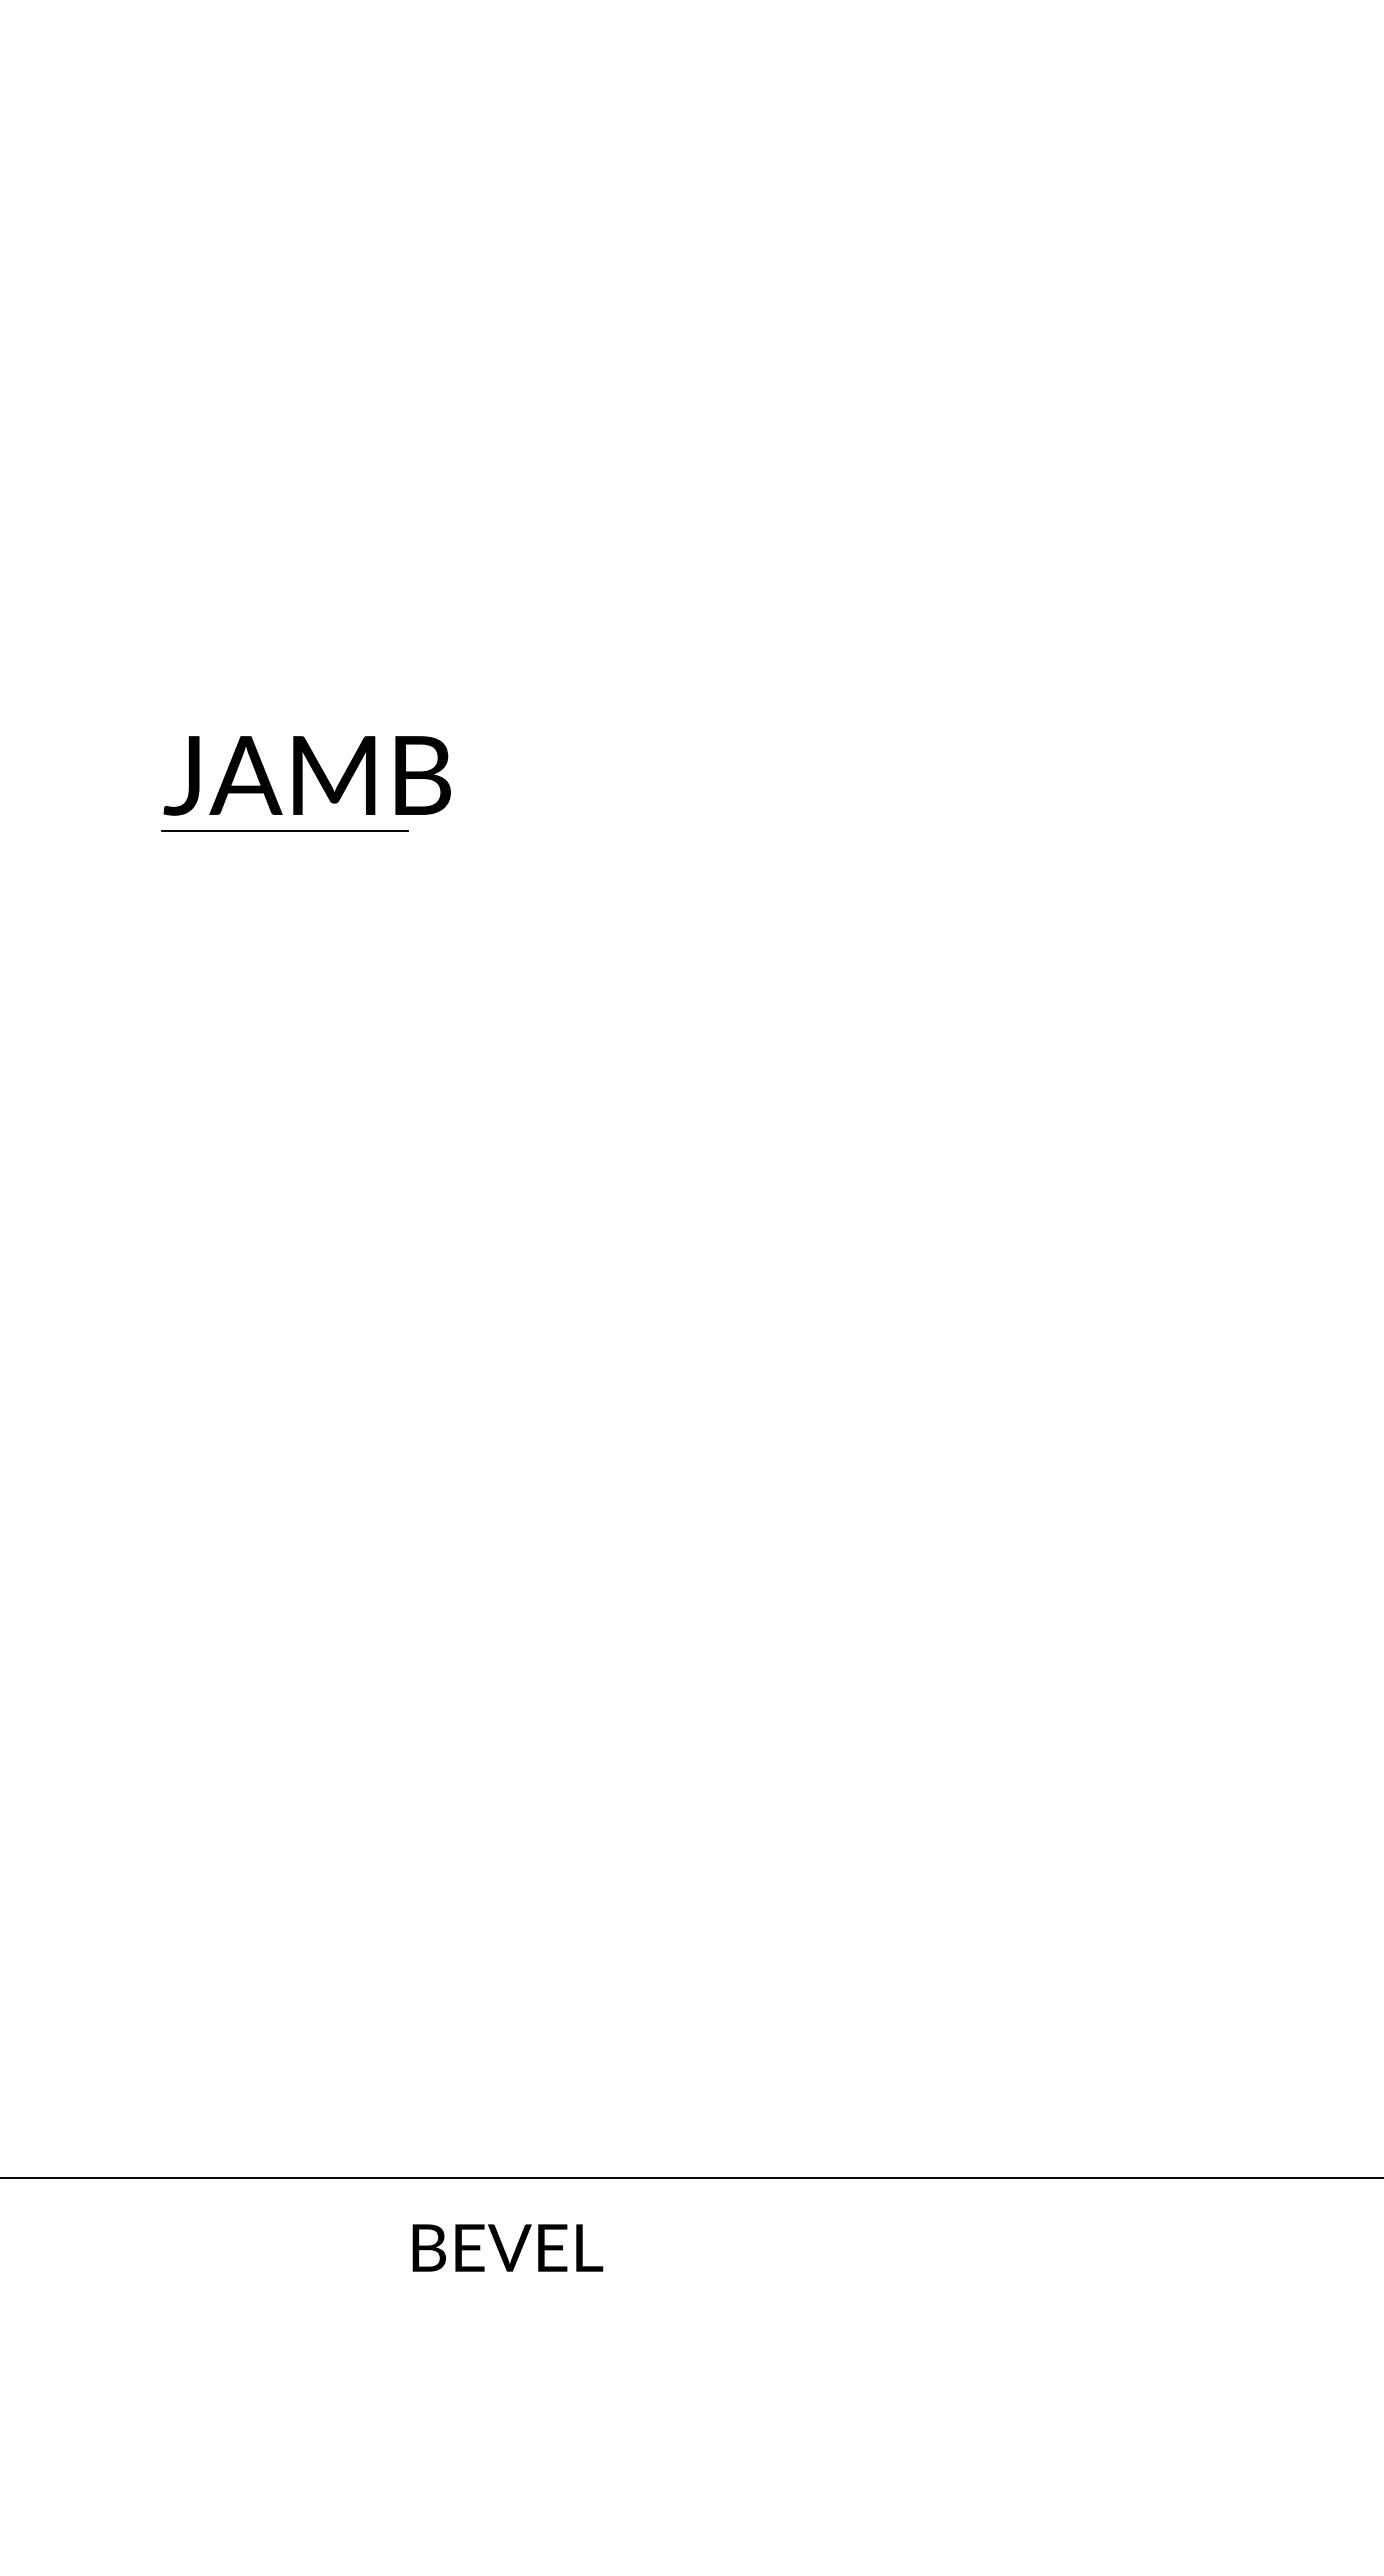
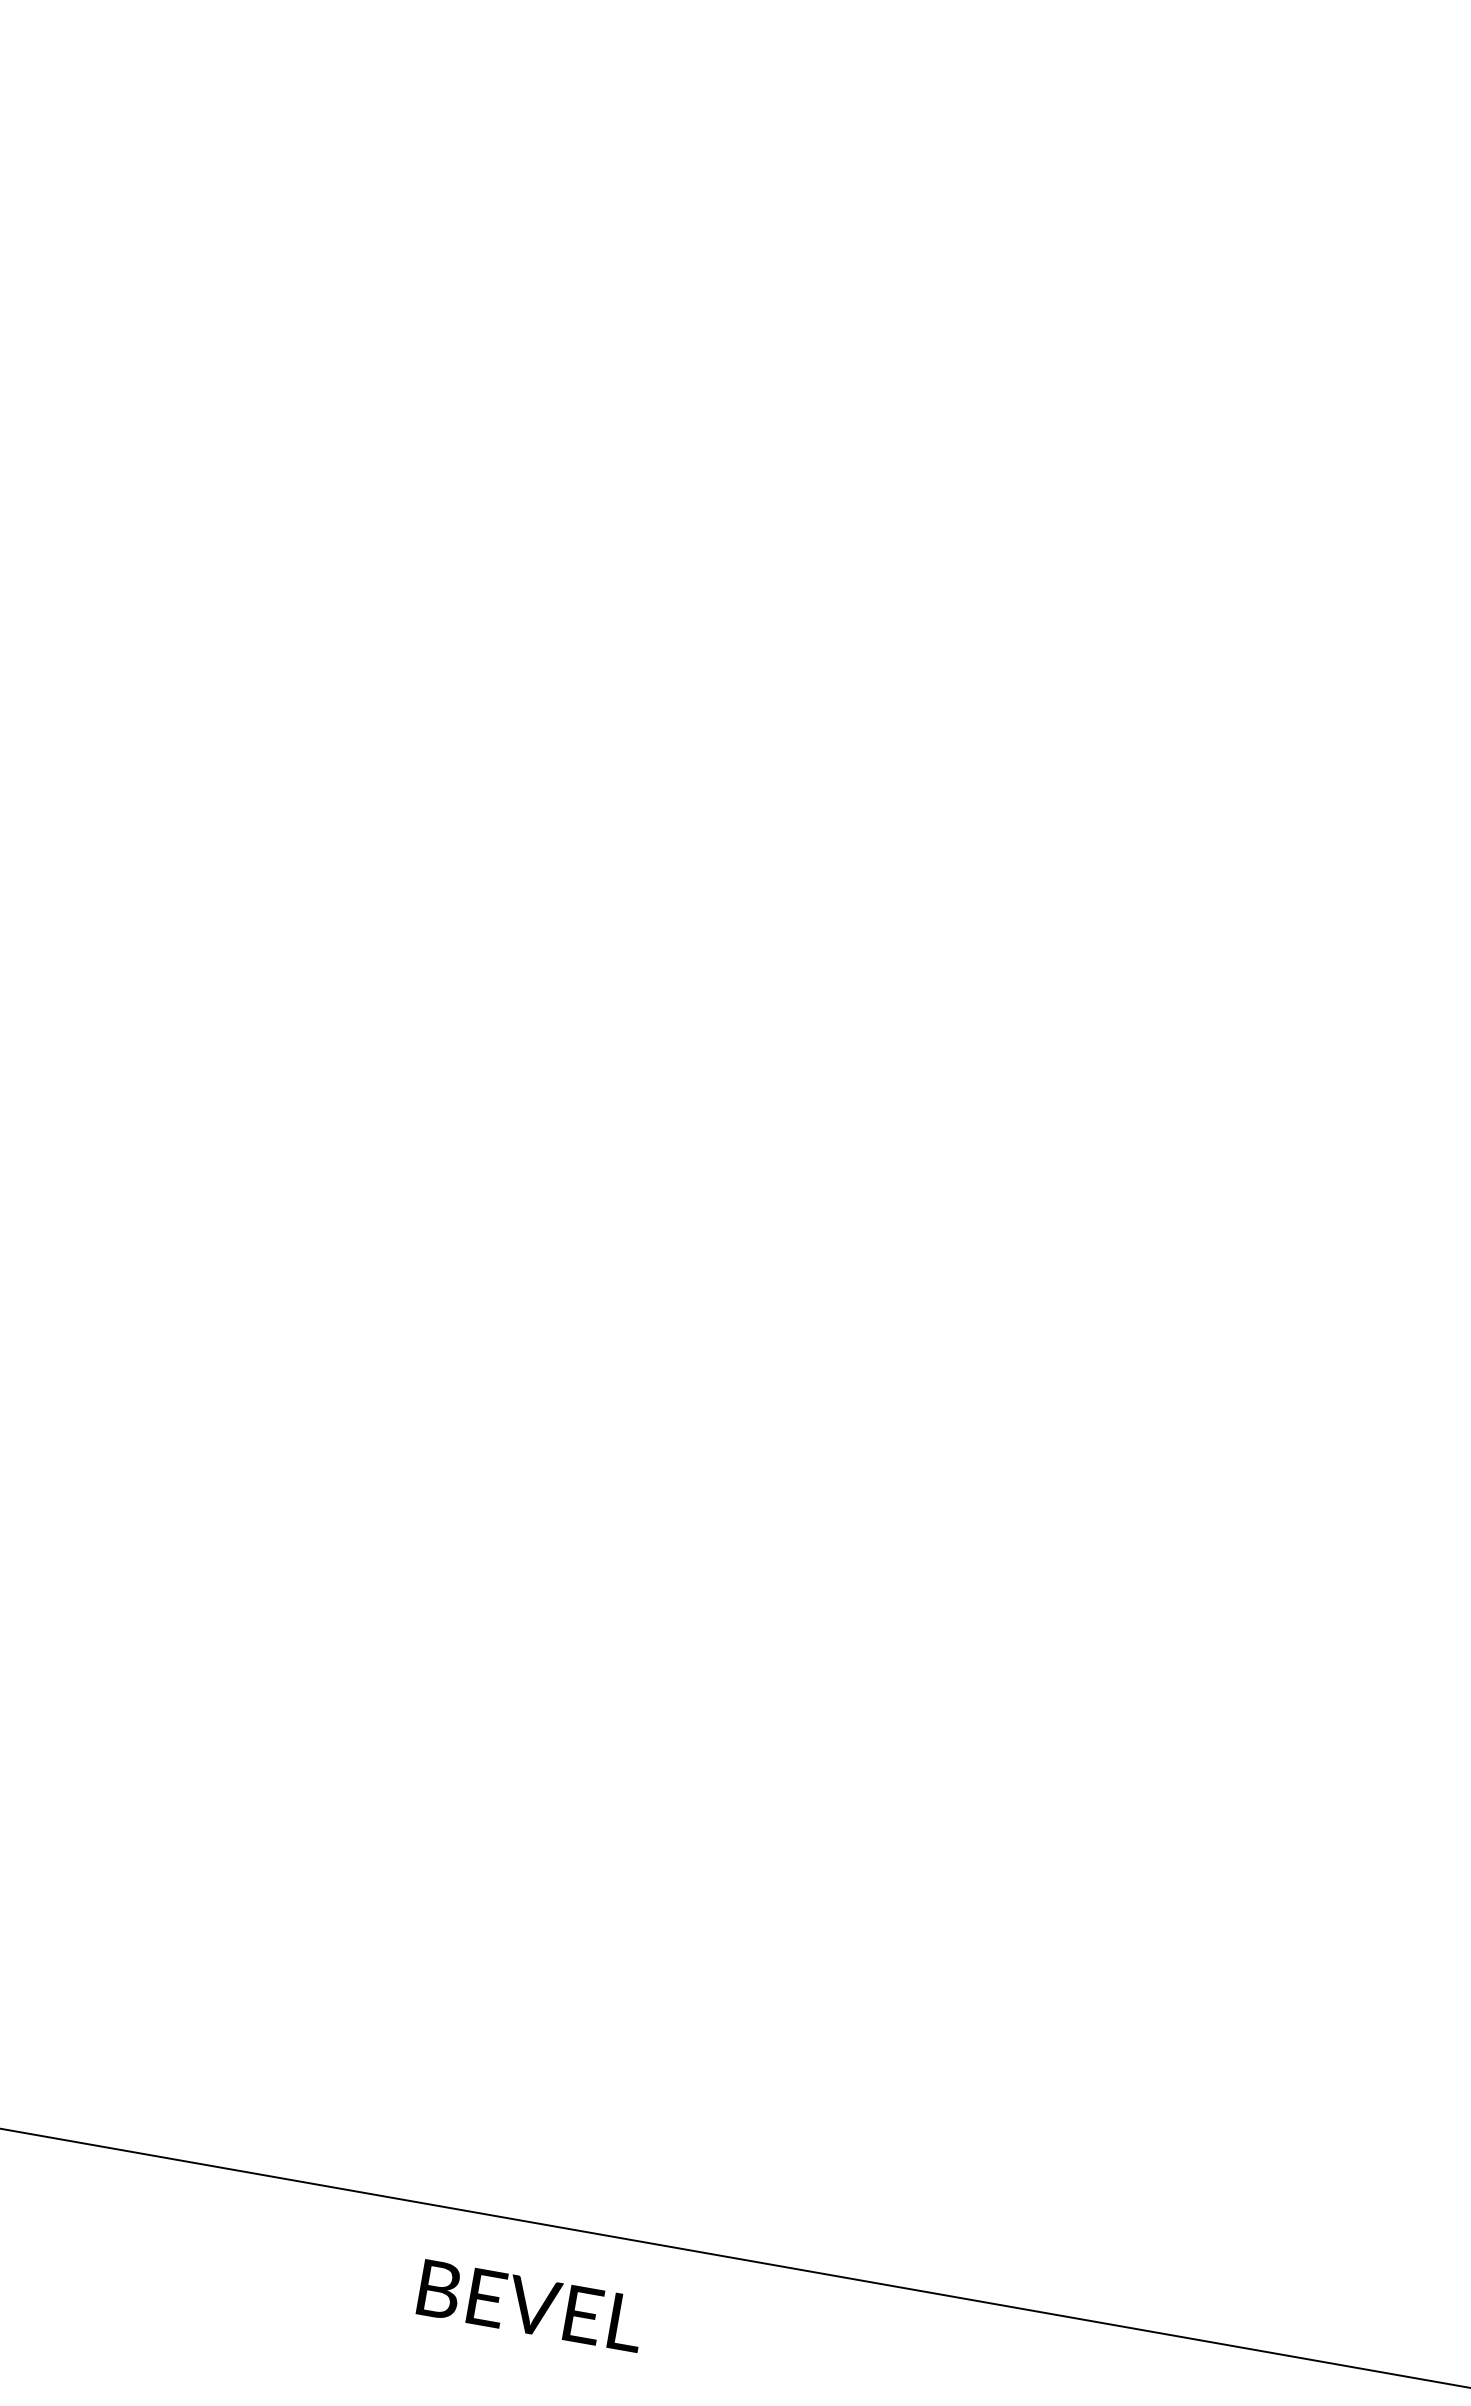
part: (305, 783) -> (596, 557), removed

